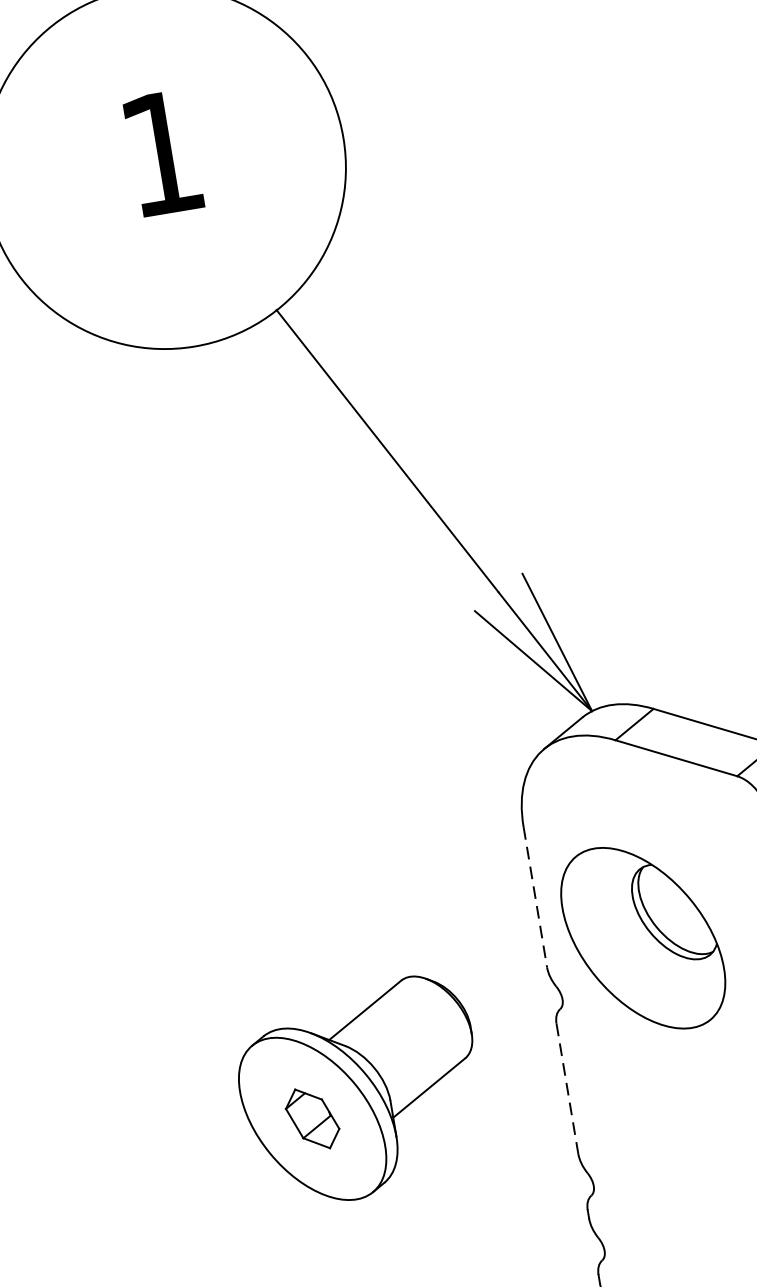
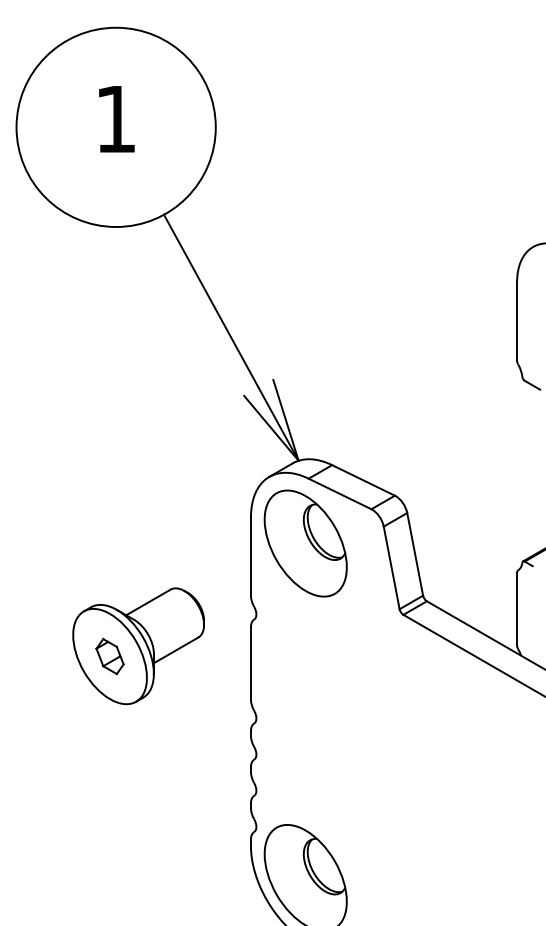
line: (534, 899) -> (250, 557), dashed -> solid
part: (642, 938) -> (305, 543), moved
line: (566, 1089) -> (250, 663), dashed -> solid

